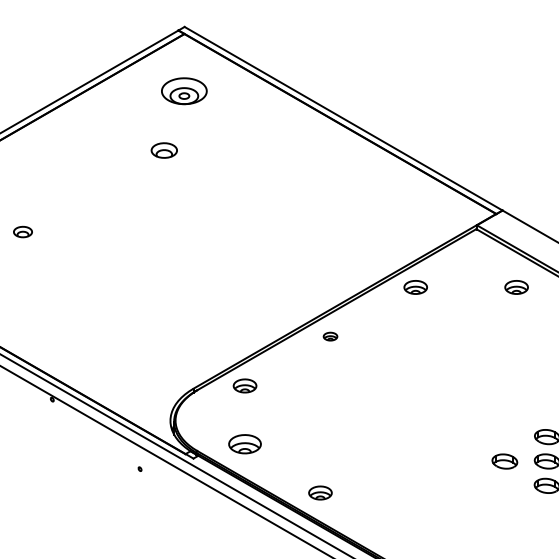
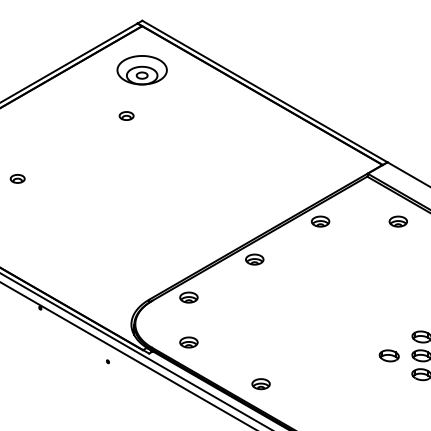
part: (183, 91) -> (141, 70), size x1.43
part: (164, 149) -> (126, 115), size x0.71
part: (330, 336) -> (254, 259), size x1.67
part: (244, 444) -> (188, 342), size x0.71
part: (319, 493) -> (260, 384), moved

